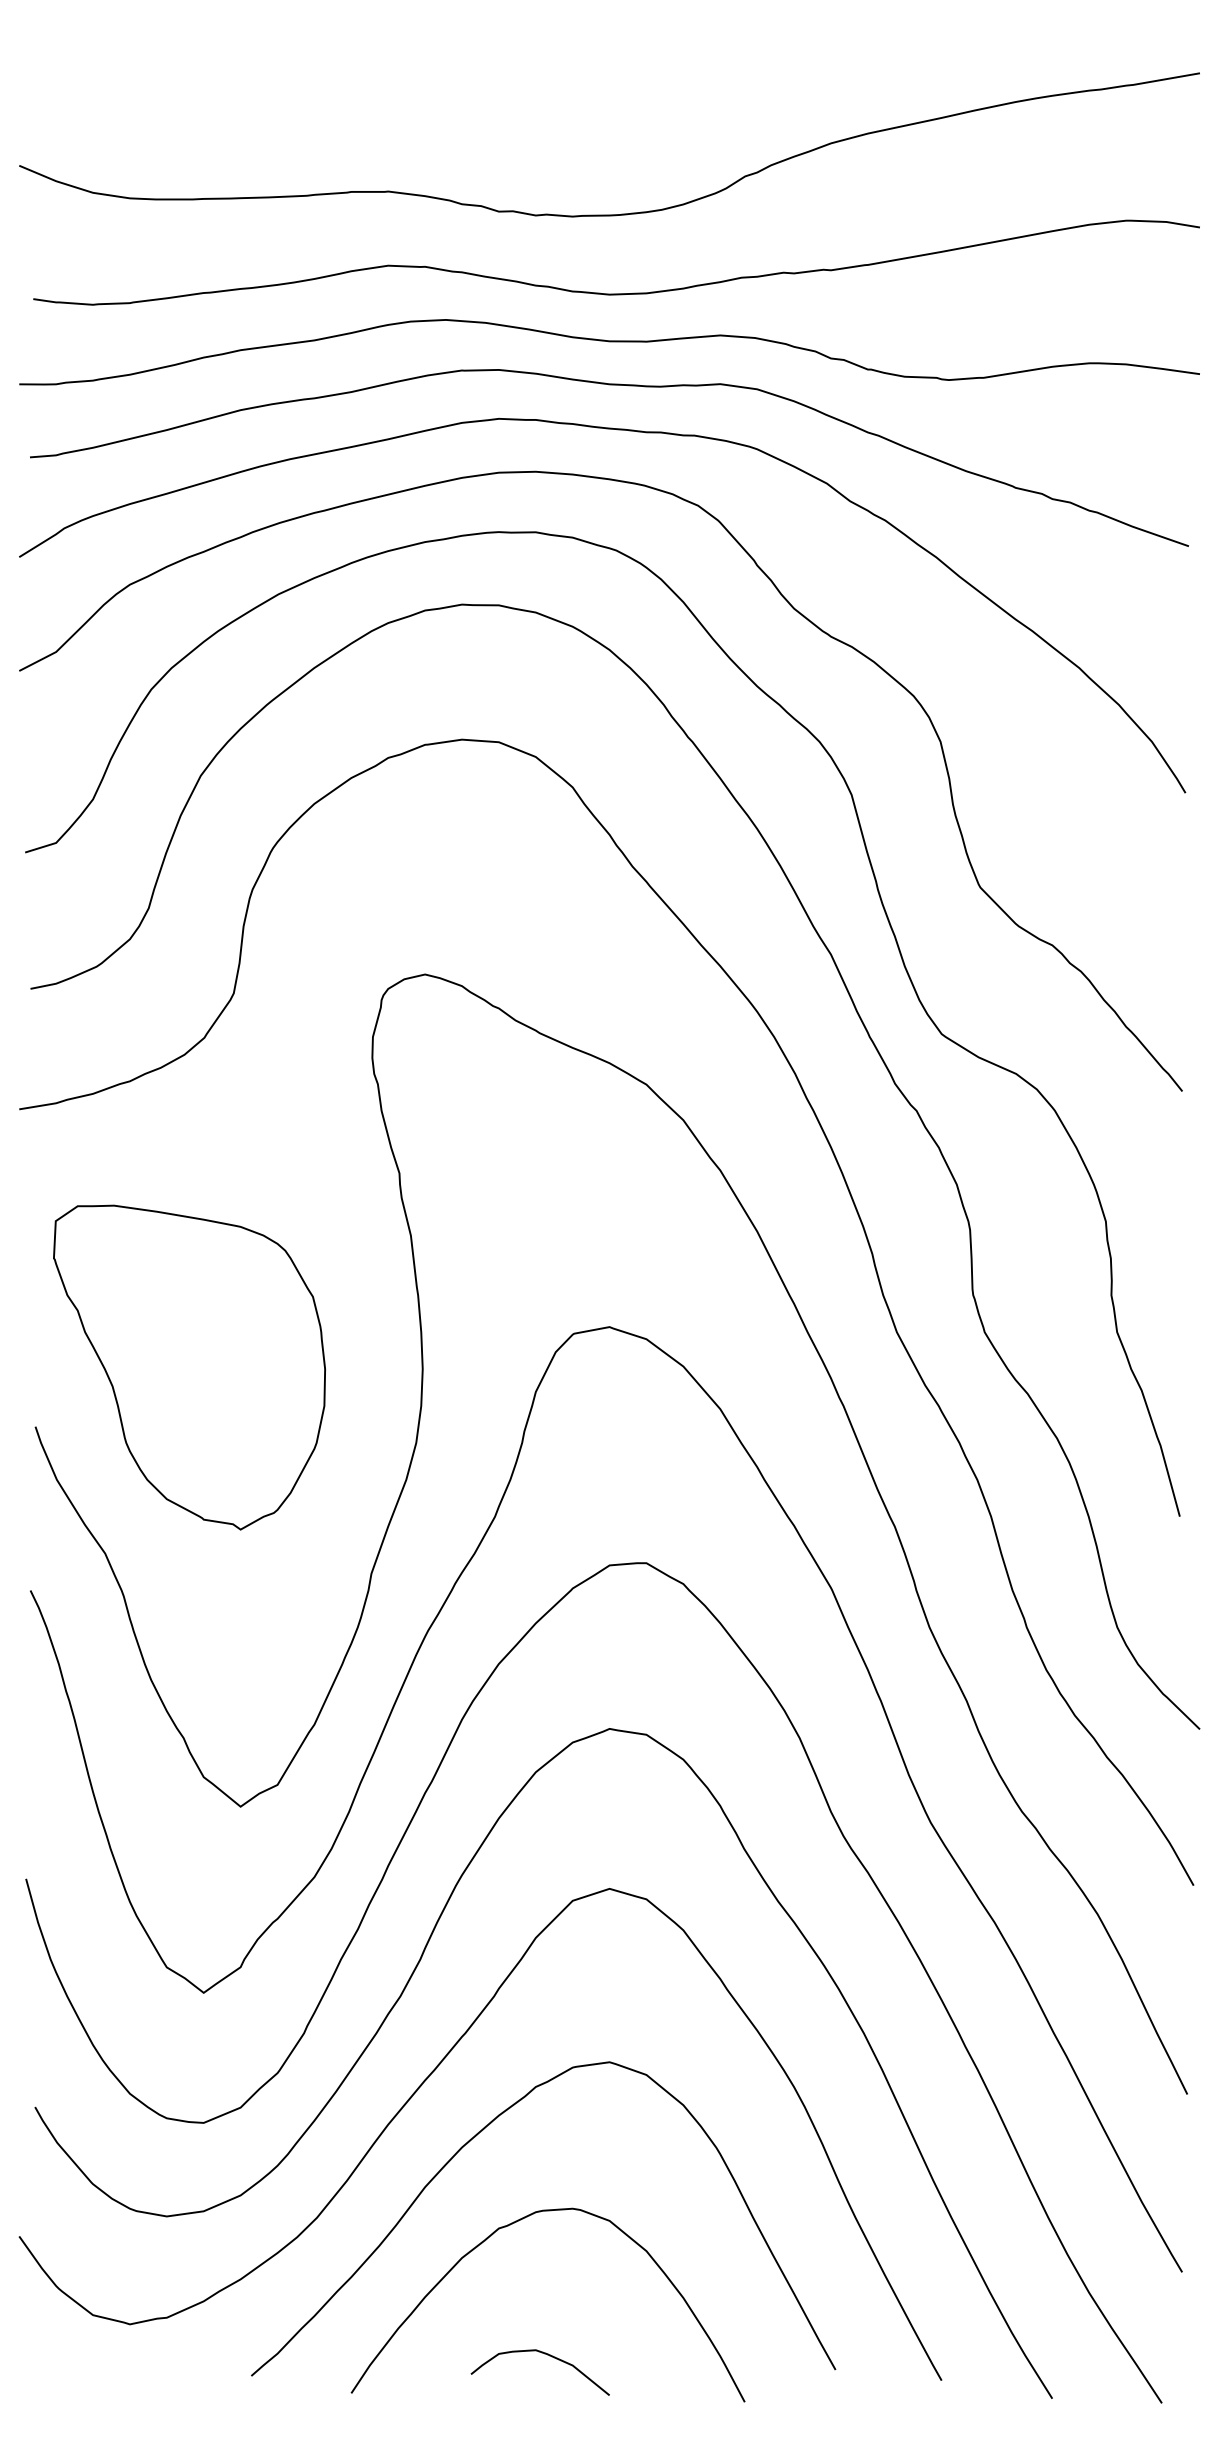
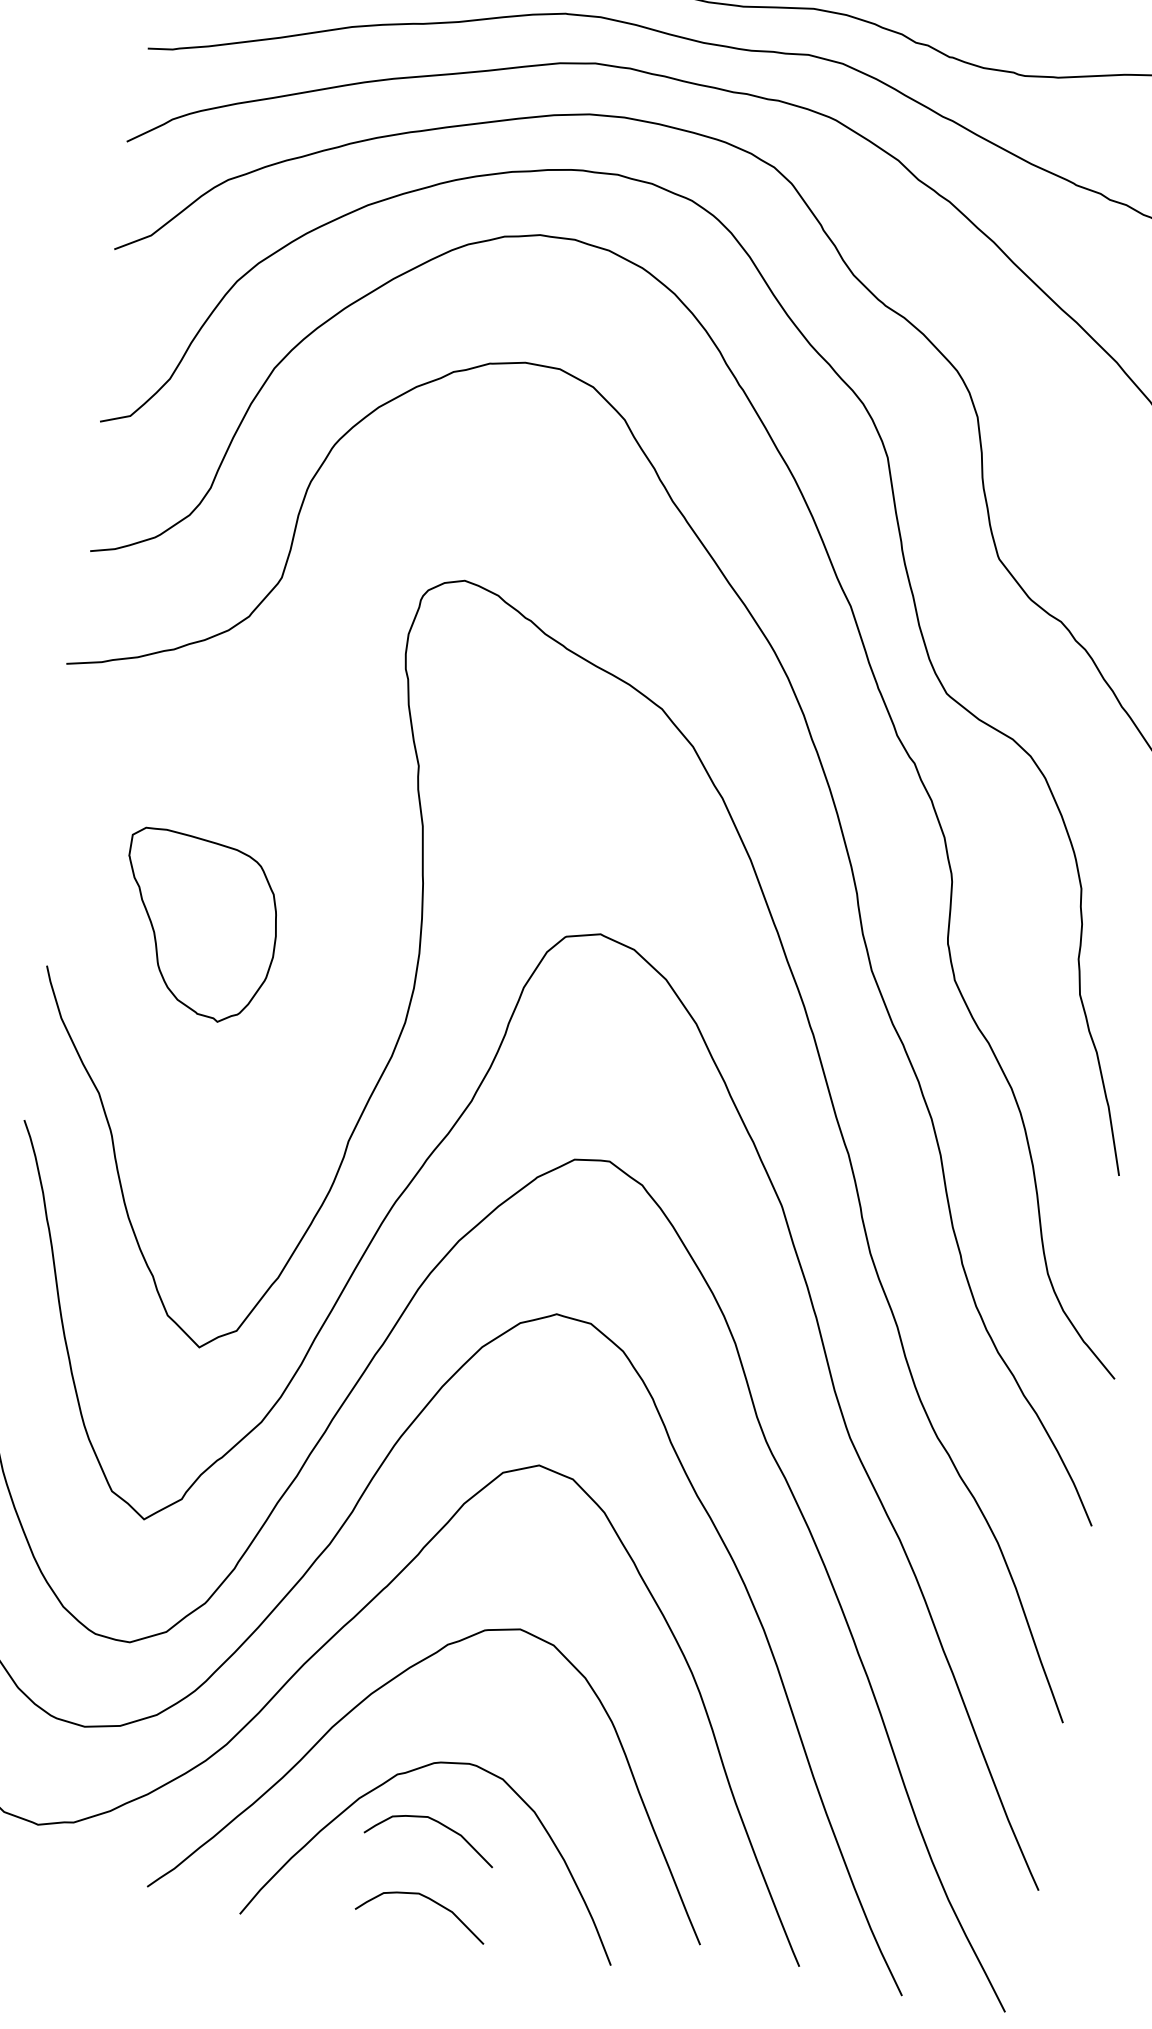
part: (189, 1367) -> (199, 926), size x0.6
curve: (544, 2273) -> (435, 1822), added

